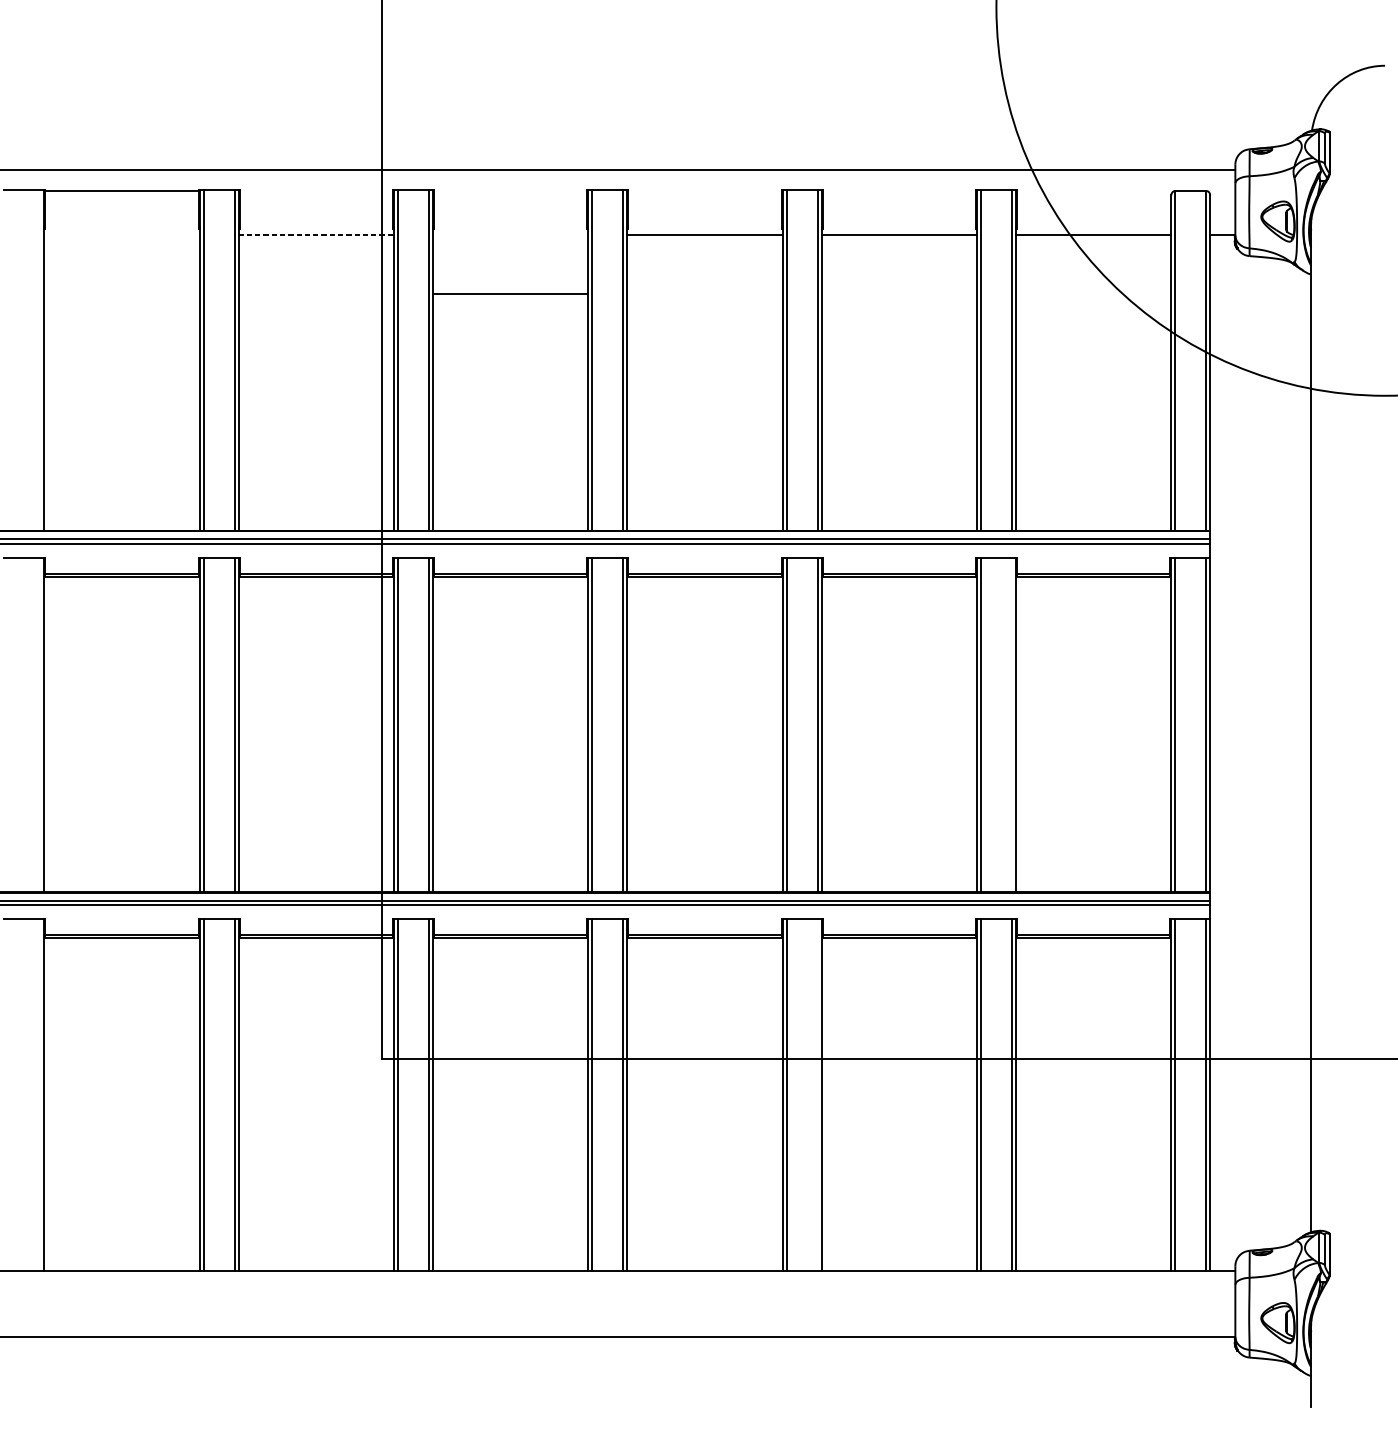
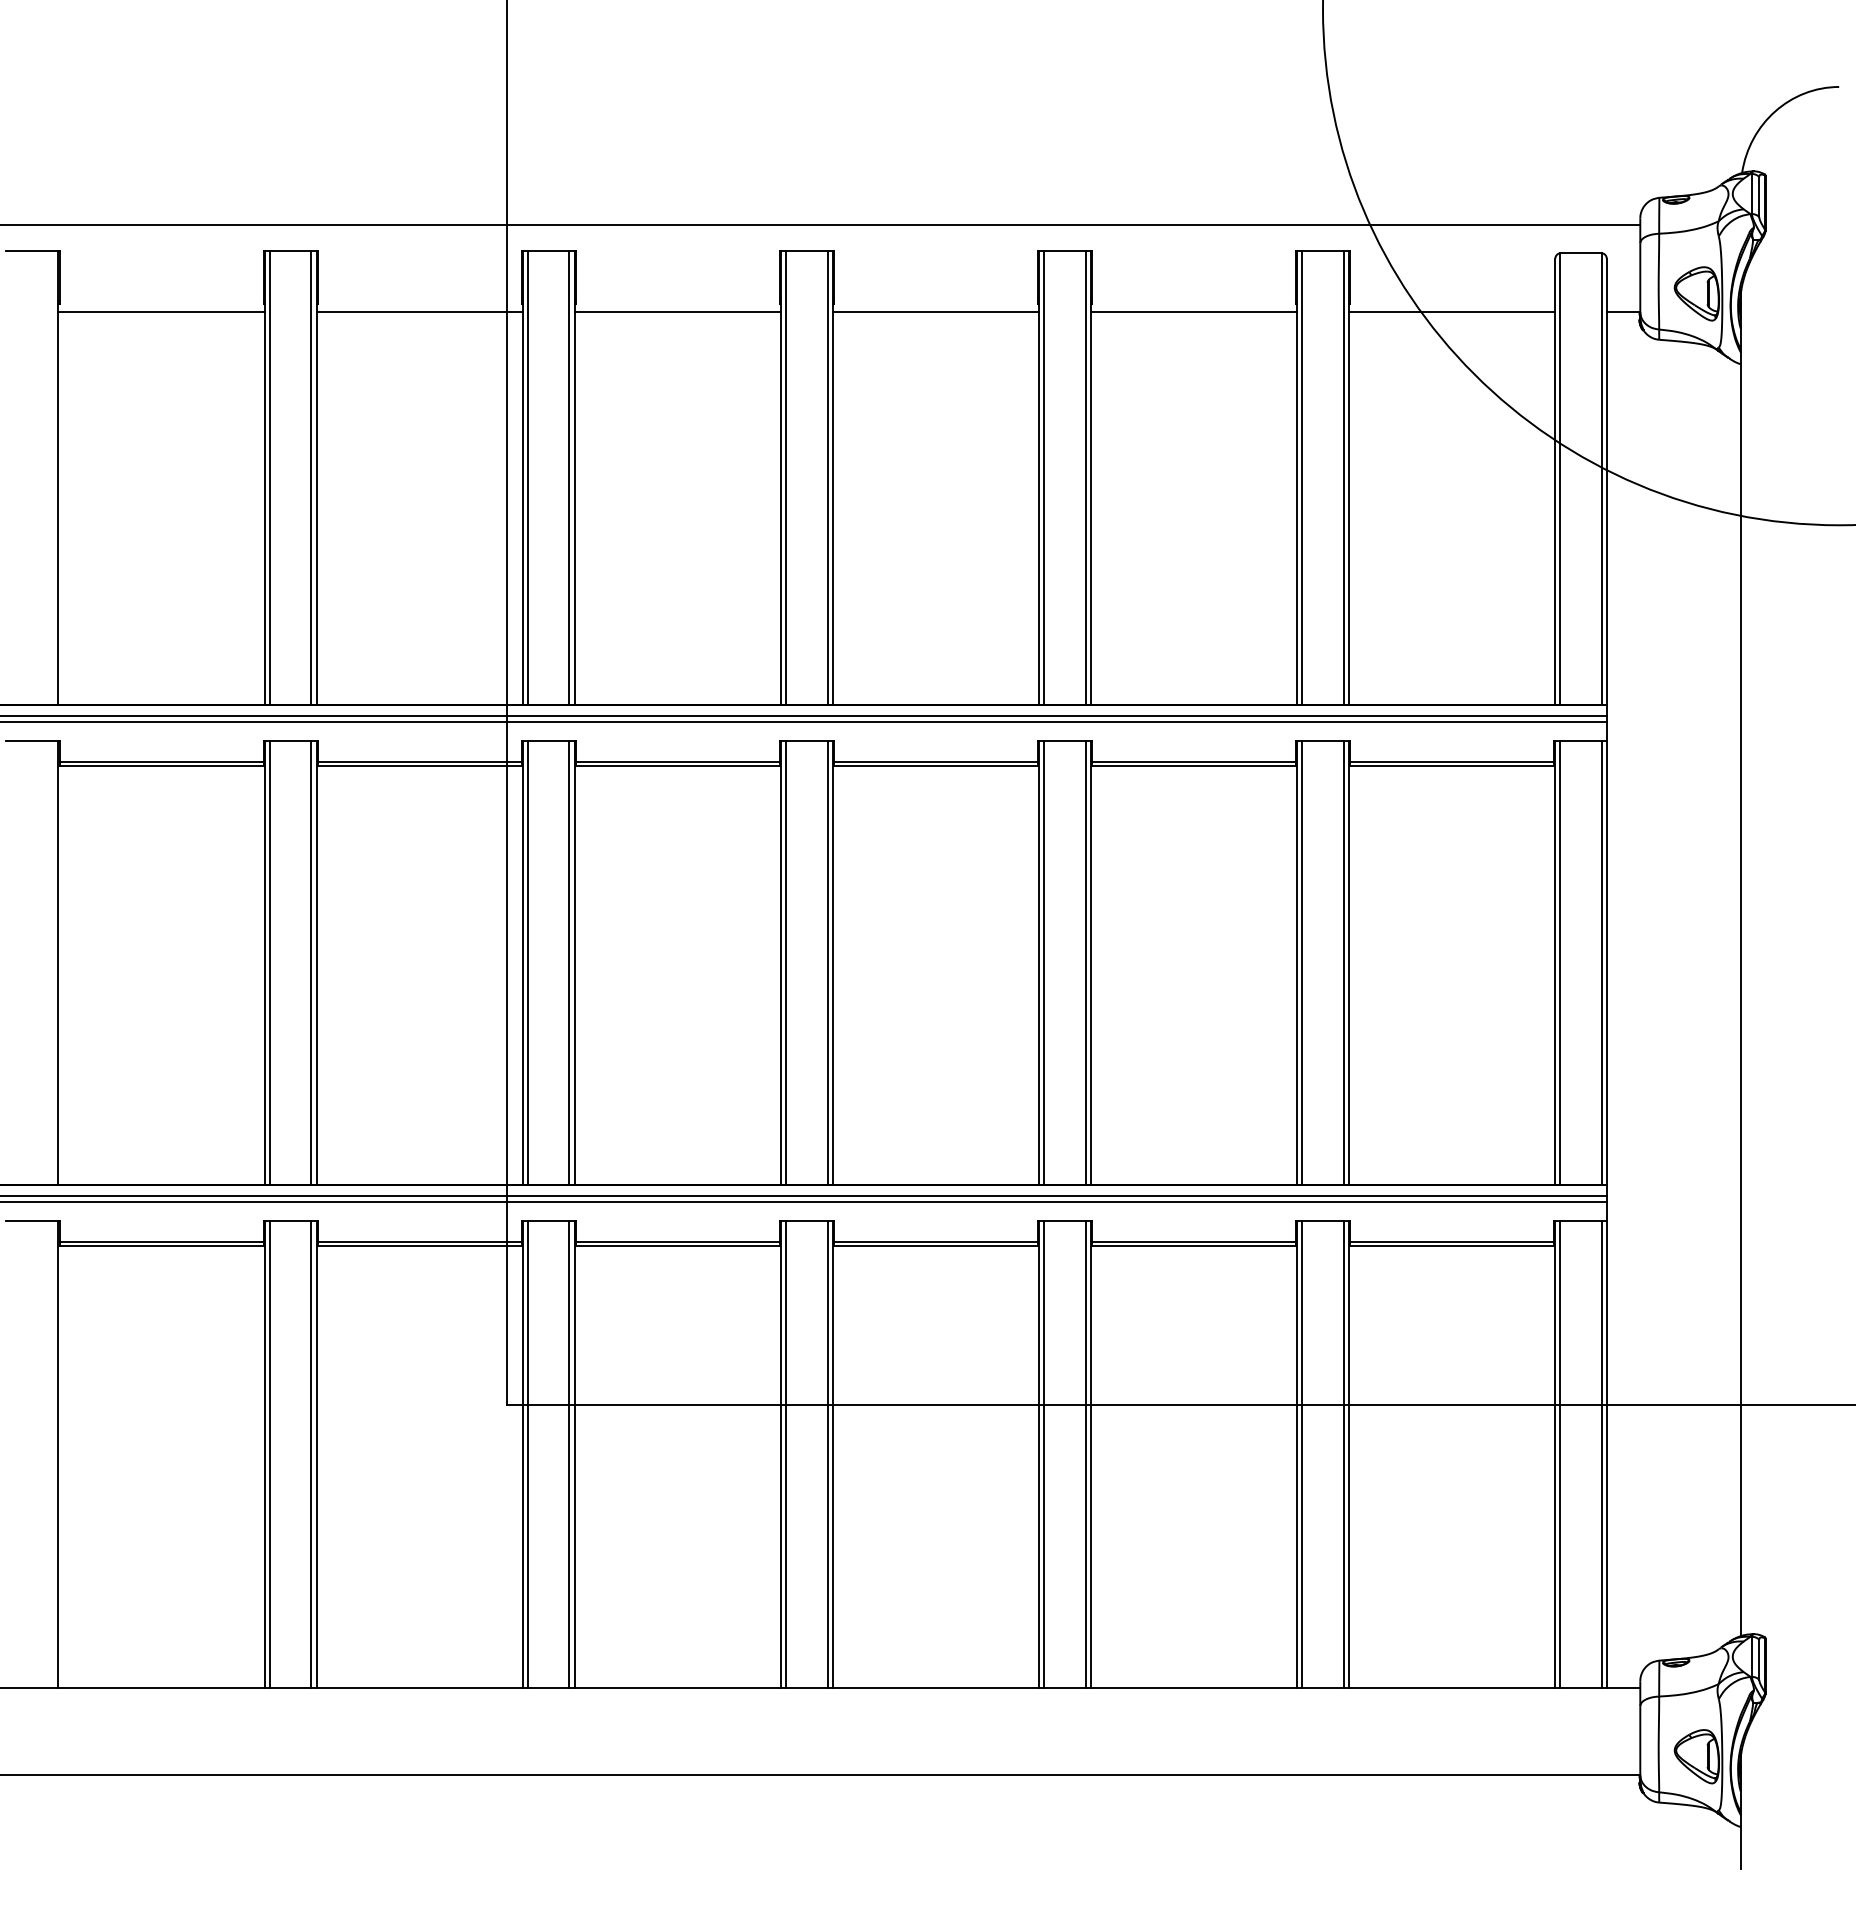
line: (121, 191) -> (161, 312), moved
line: (316, 235) -> (420, 312), dashed -> solid
line: (510, 294) -> (677, 312), moved
line: (1011, 725) -> (1343, 962), added
line: (817, 1095) -> (1085, 1454), added

